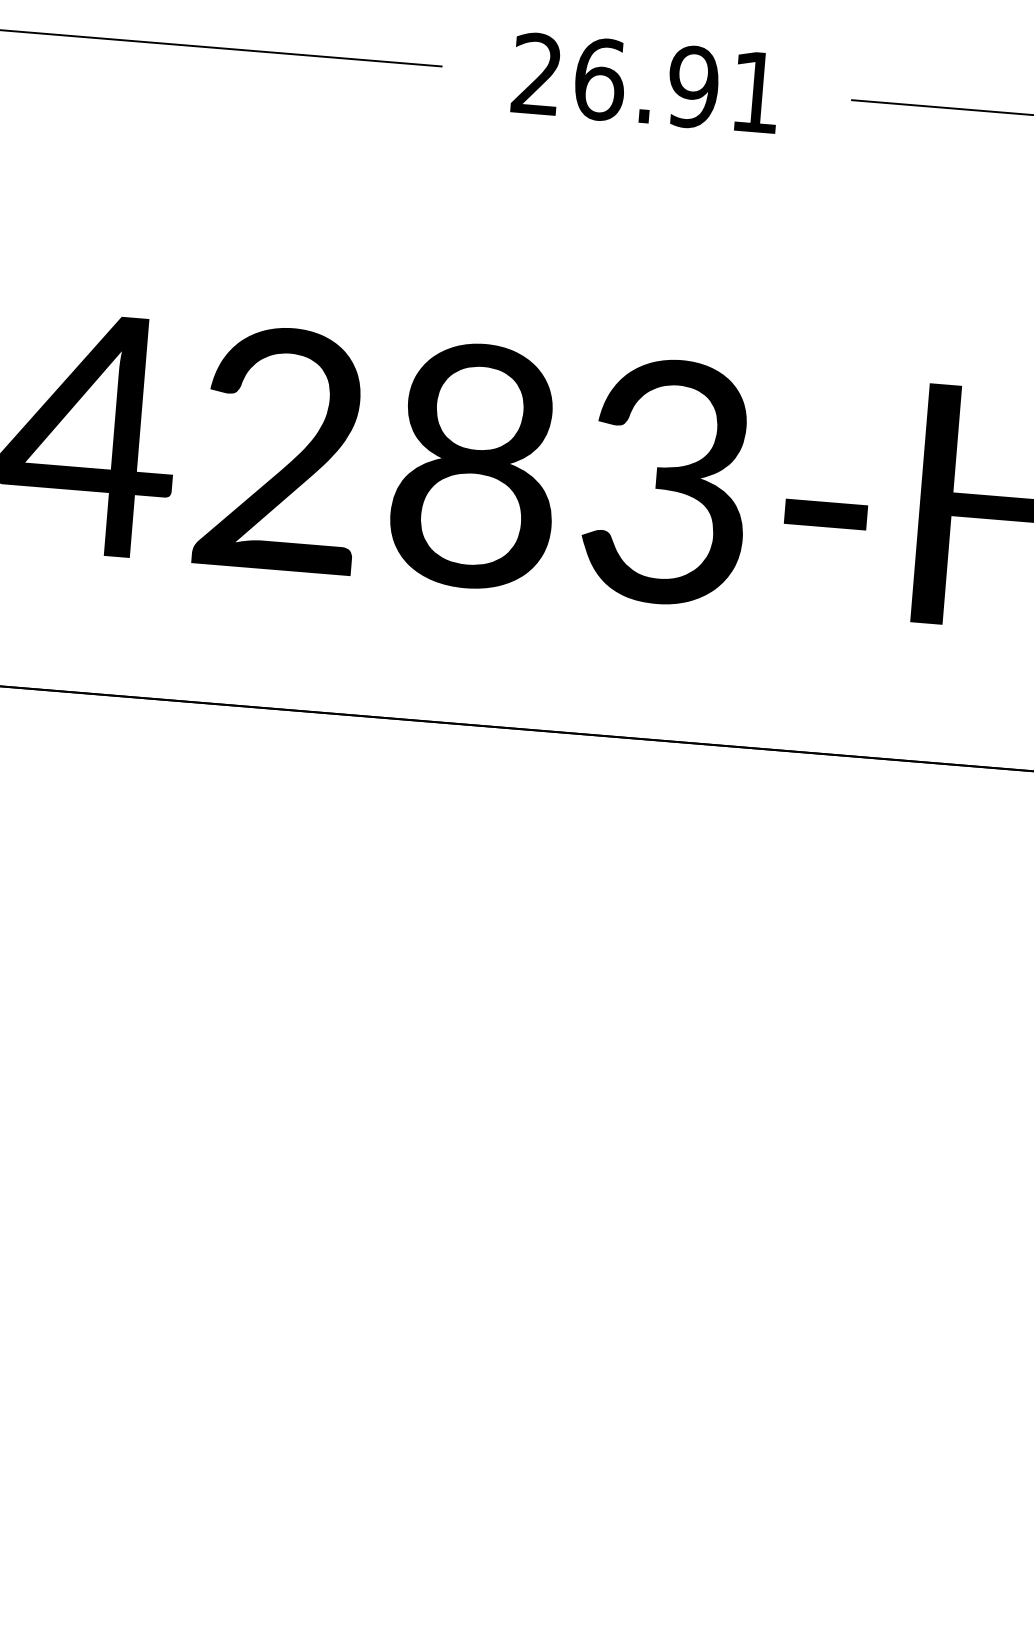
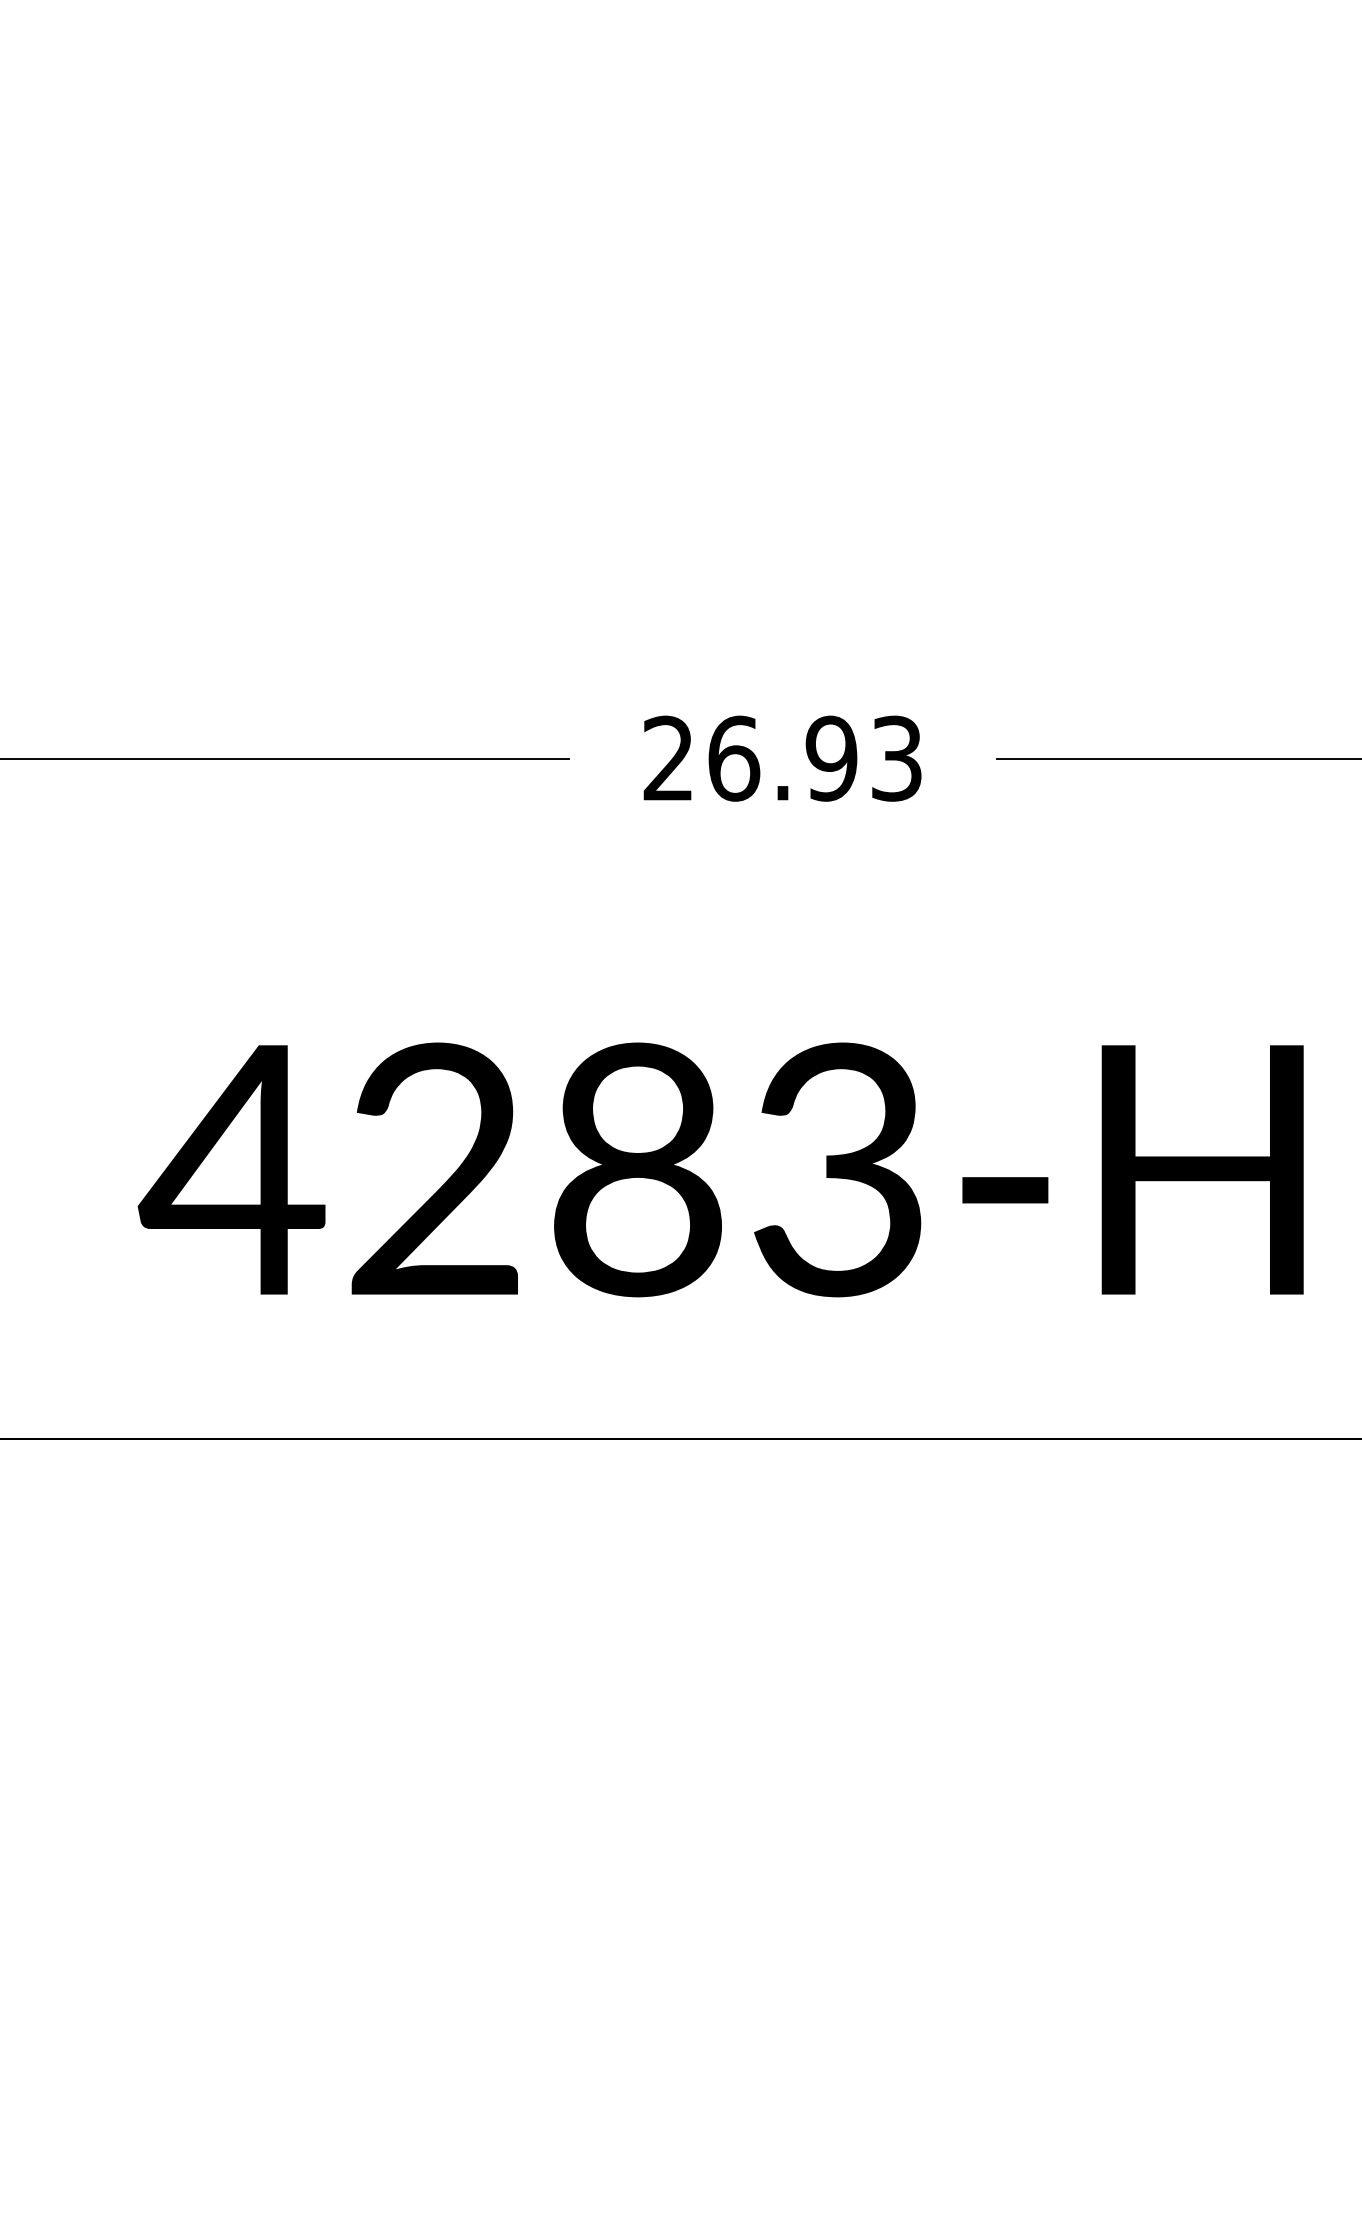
text: (755, 92) -> (896, 758), 26.91 -> 26.93

